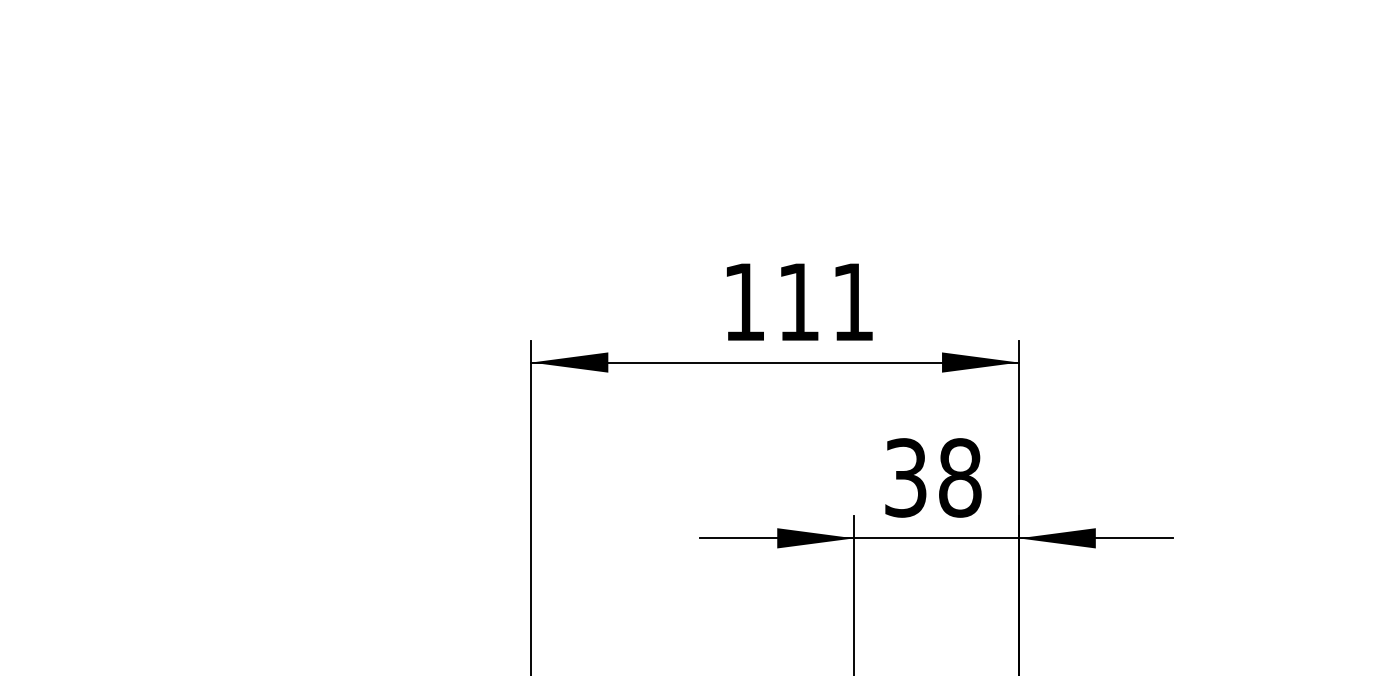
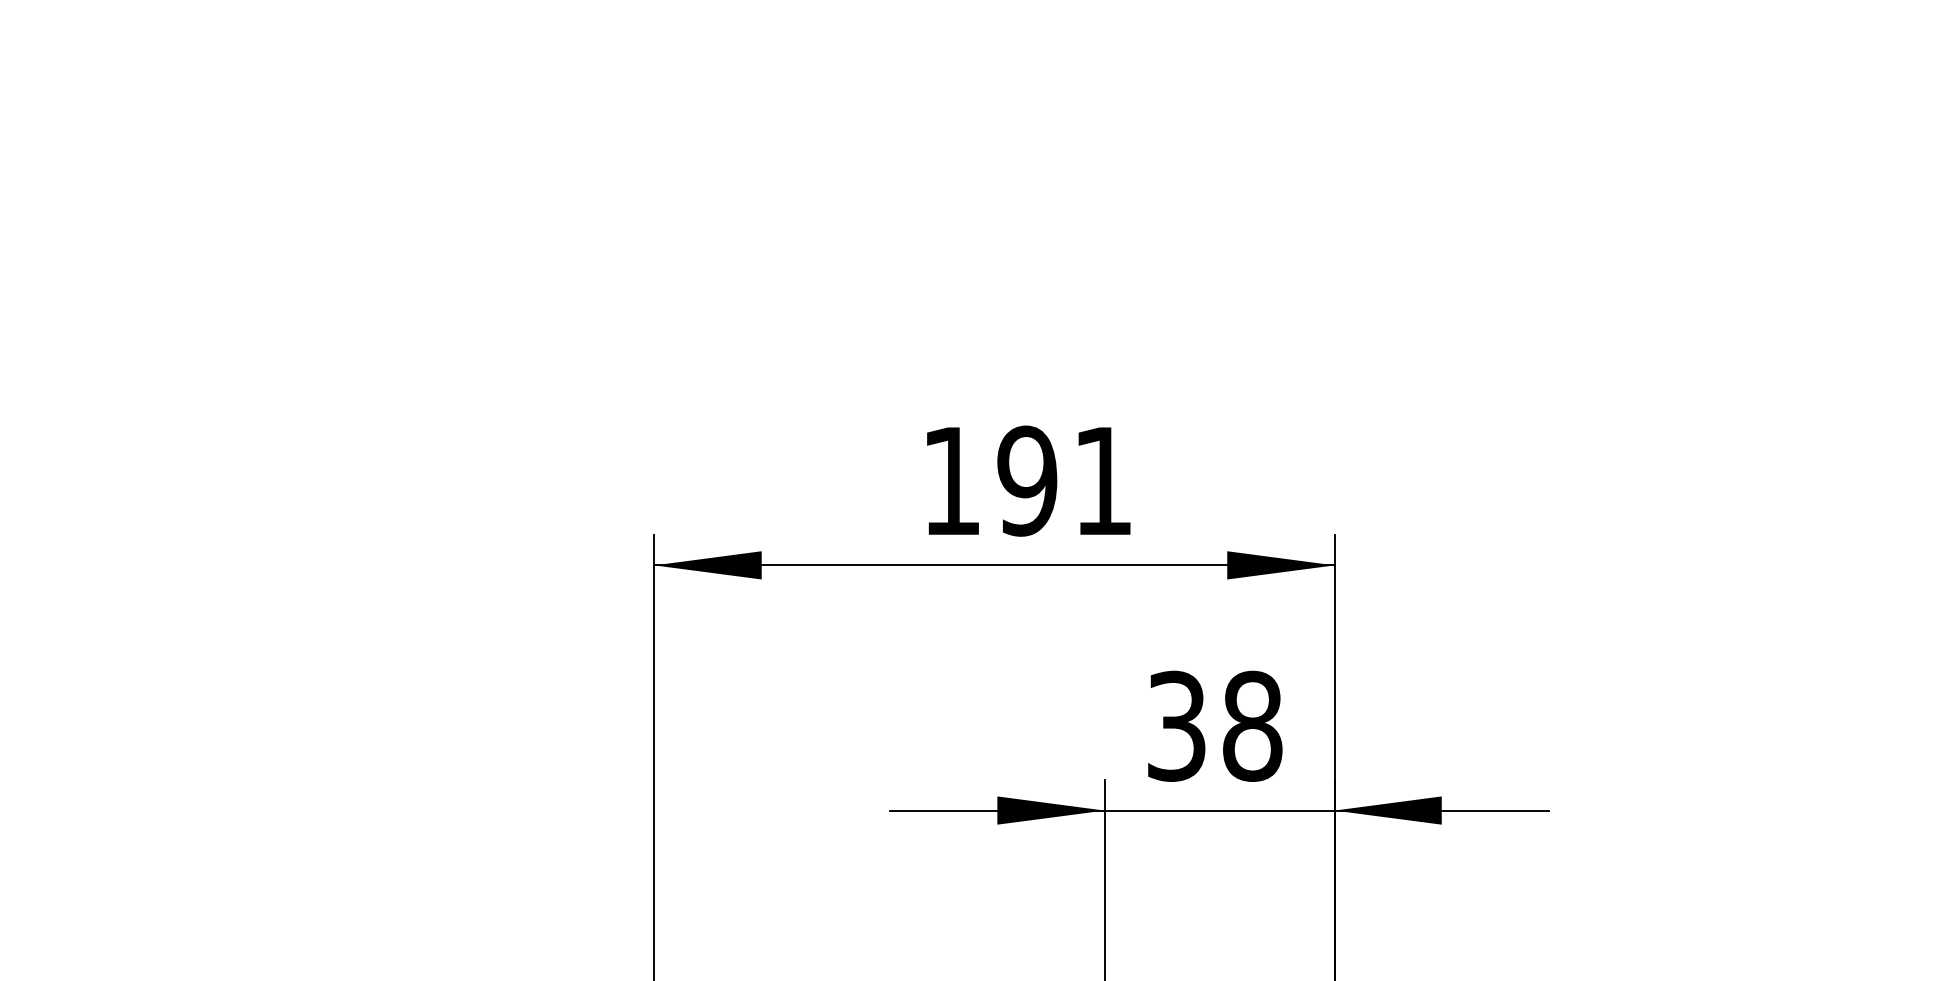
text: (798, 301) -> (1027, 480), 111 -> 191

